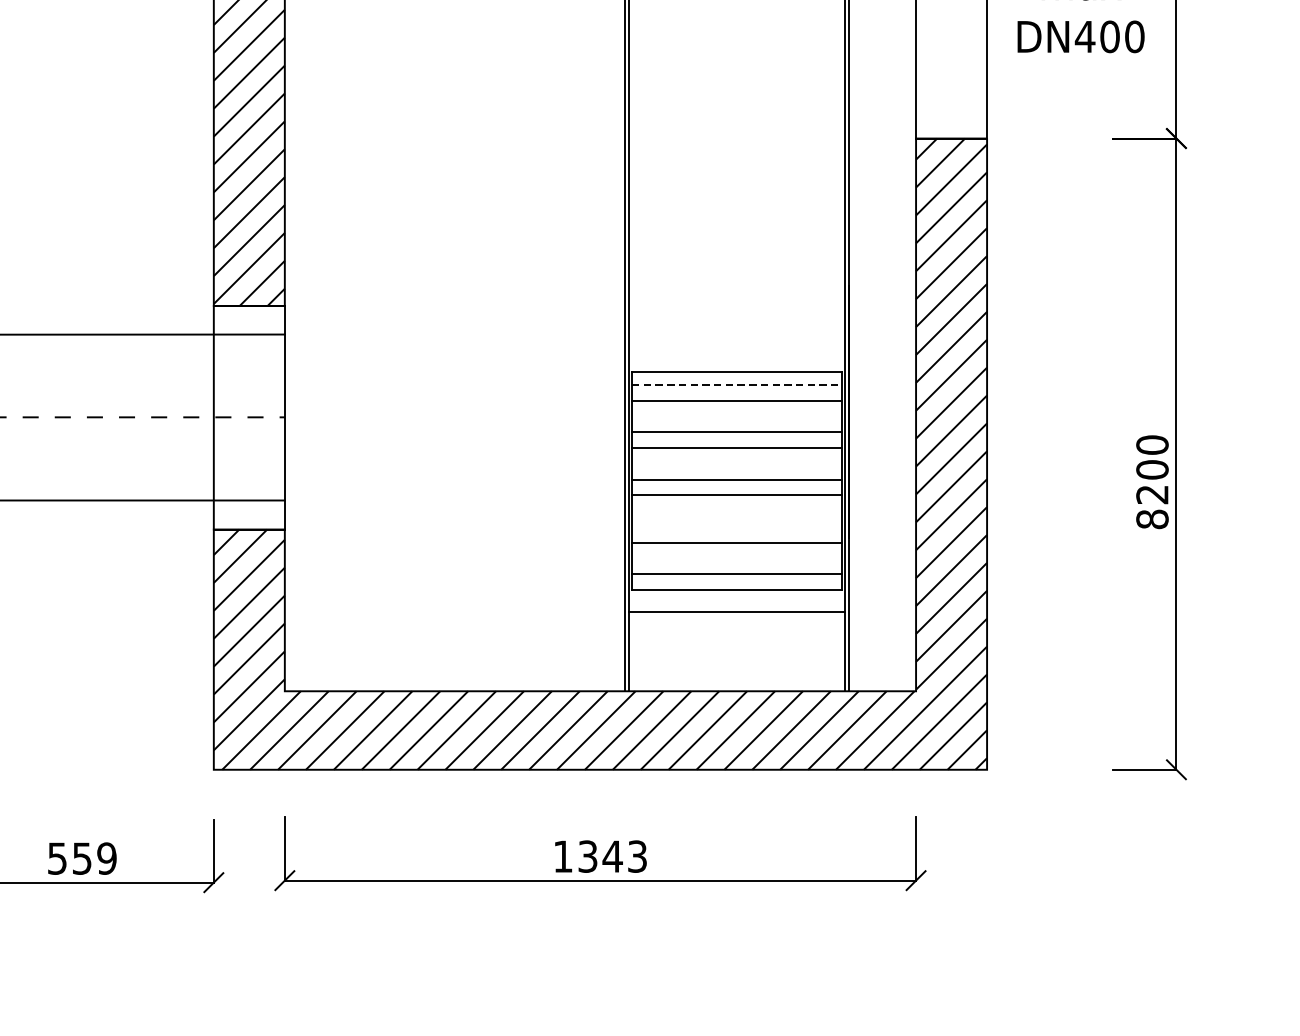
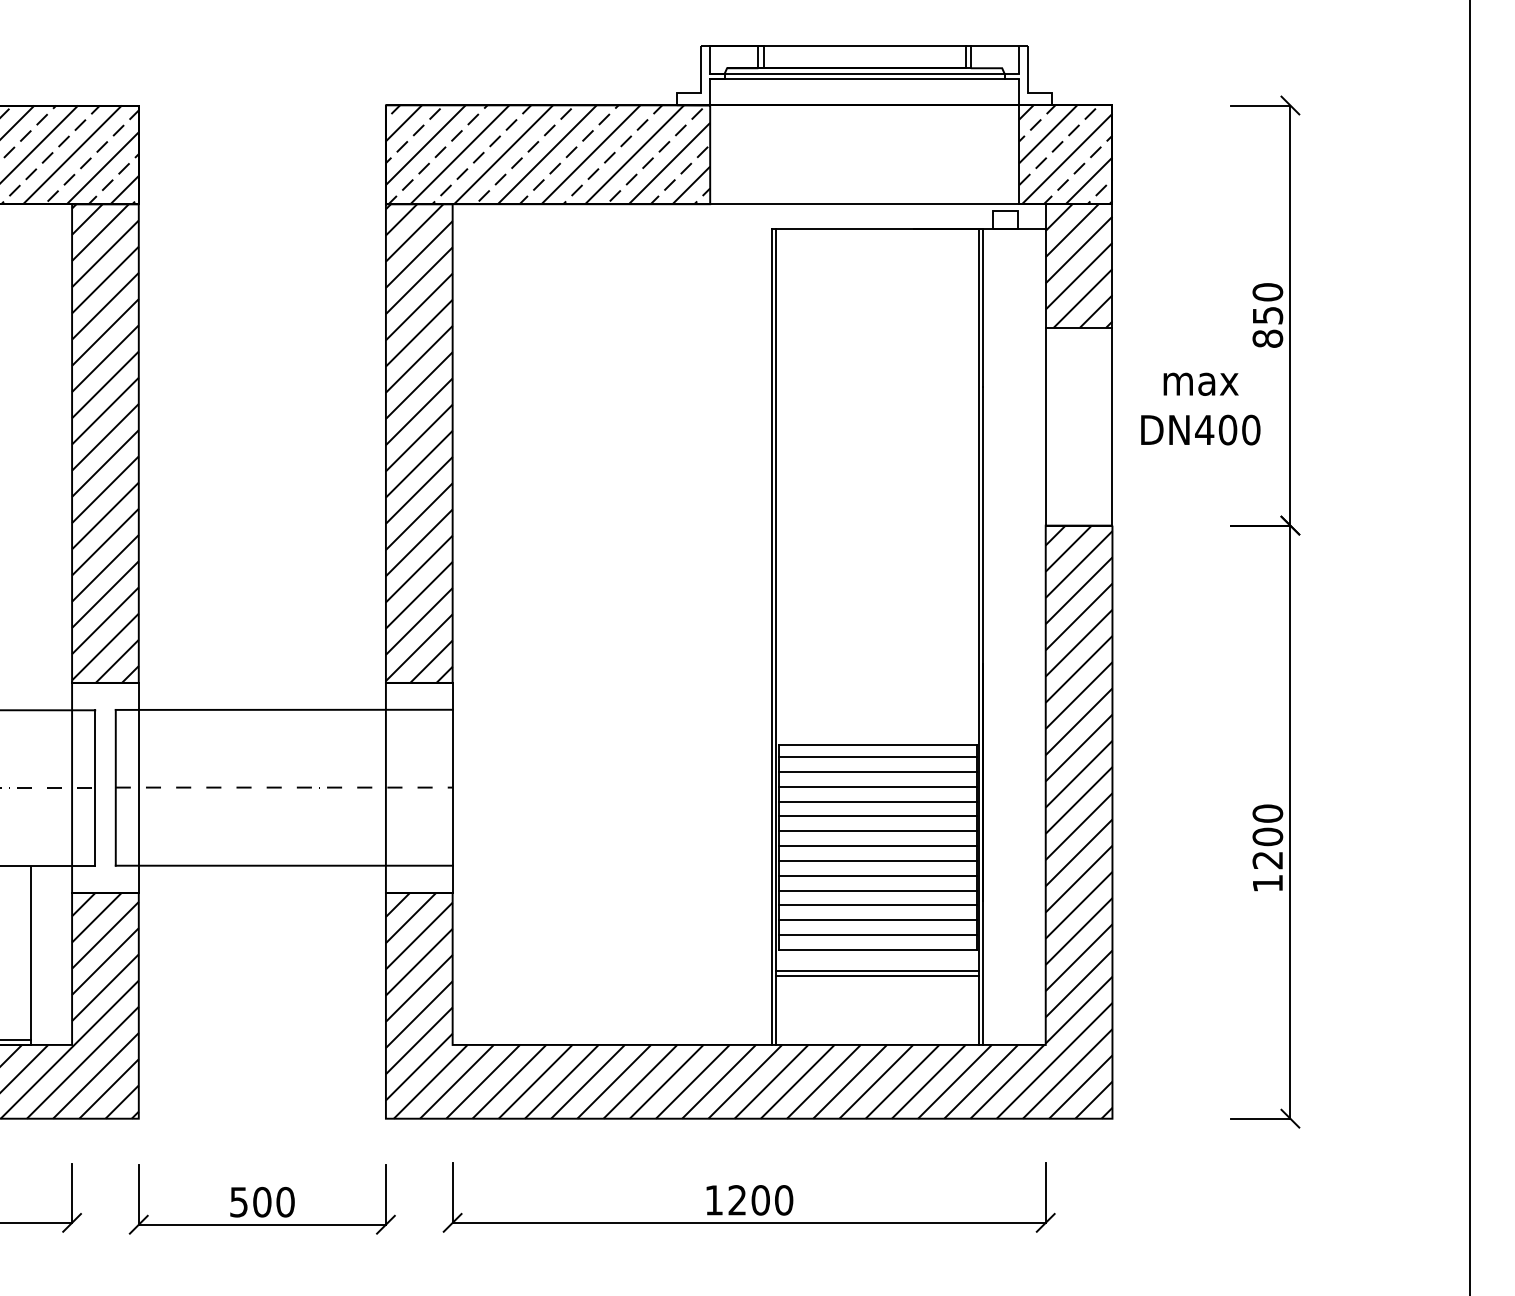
line: (737, 385) -> (877, 757), dashed -> solid
line: (737, 416) -> (877, 786), added
line: (737, 464) -> (877, 831), added
line: (737, 510) -> (877, 875), added
text: (1152, 519) -> (1267, 883), 8200 -> 1200
line: (737, 526) -> (877, 890), added
line: (737, 558) -> (877, 920), added
line: (737, 617) -> (877, 975), added
text: (612, 856) -> (760, 1200), 1343 -> 1200
text: (94, 857) -> (273, 1201), 559 -> 500

